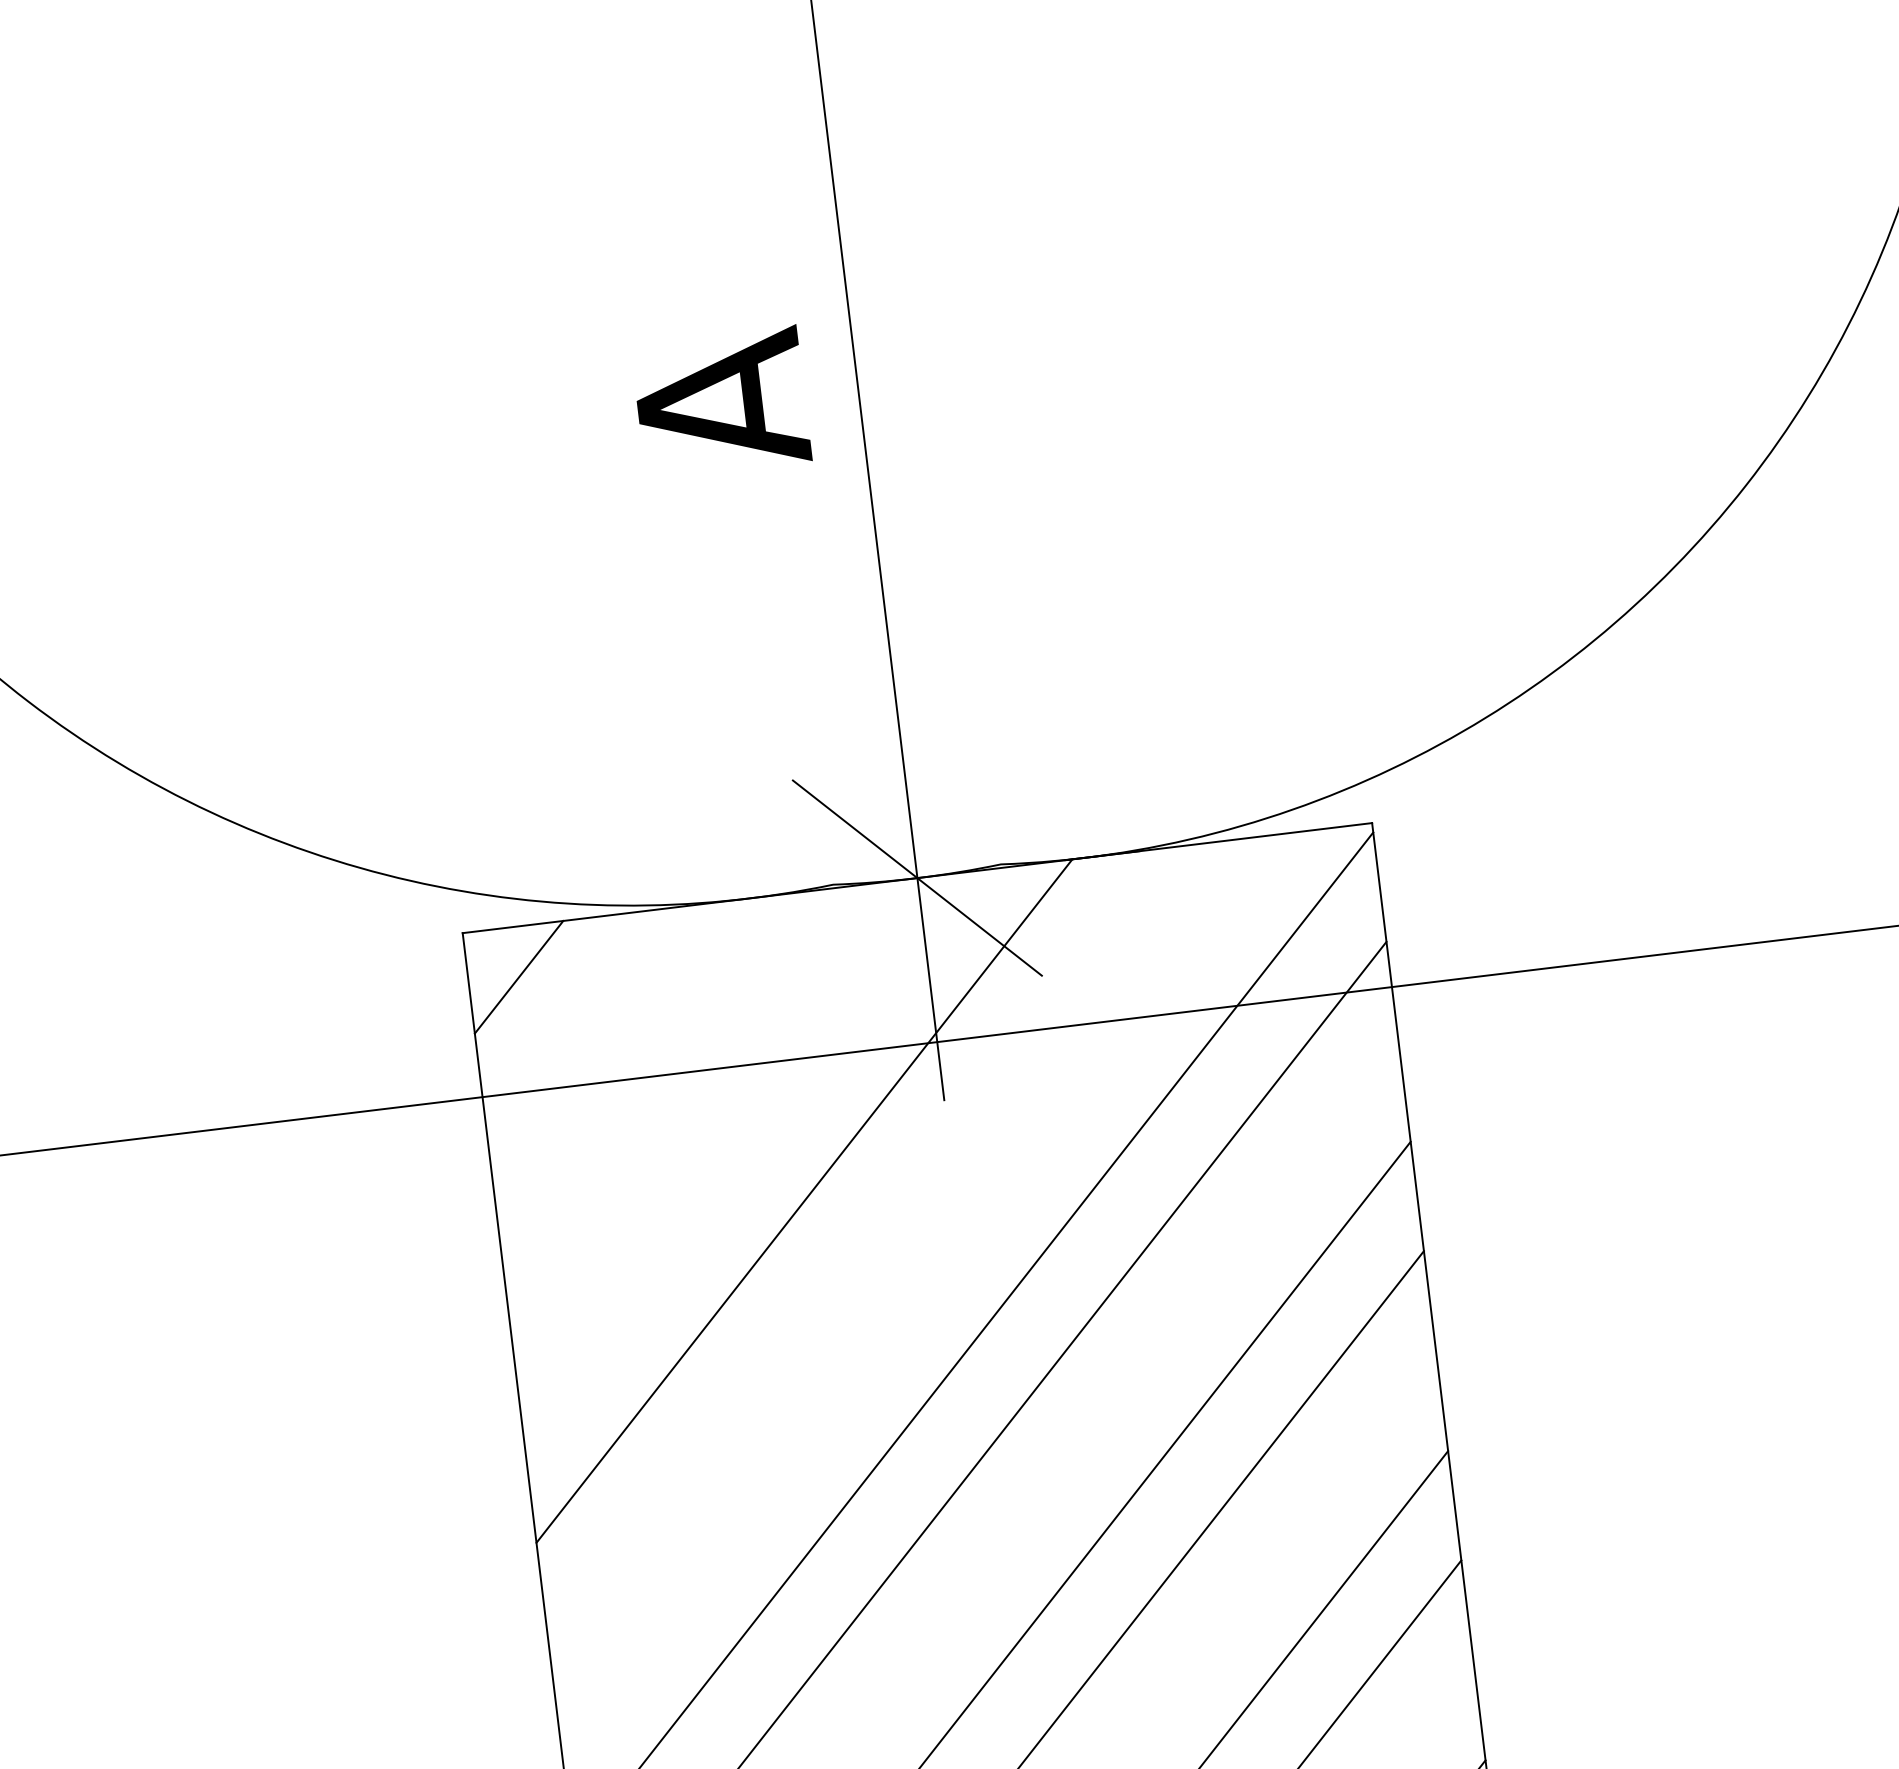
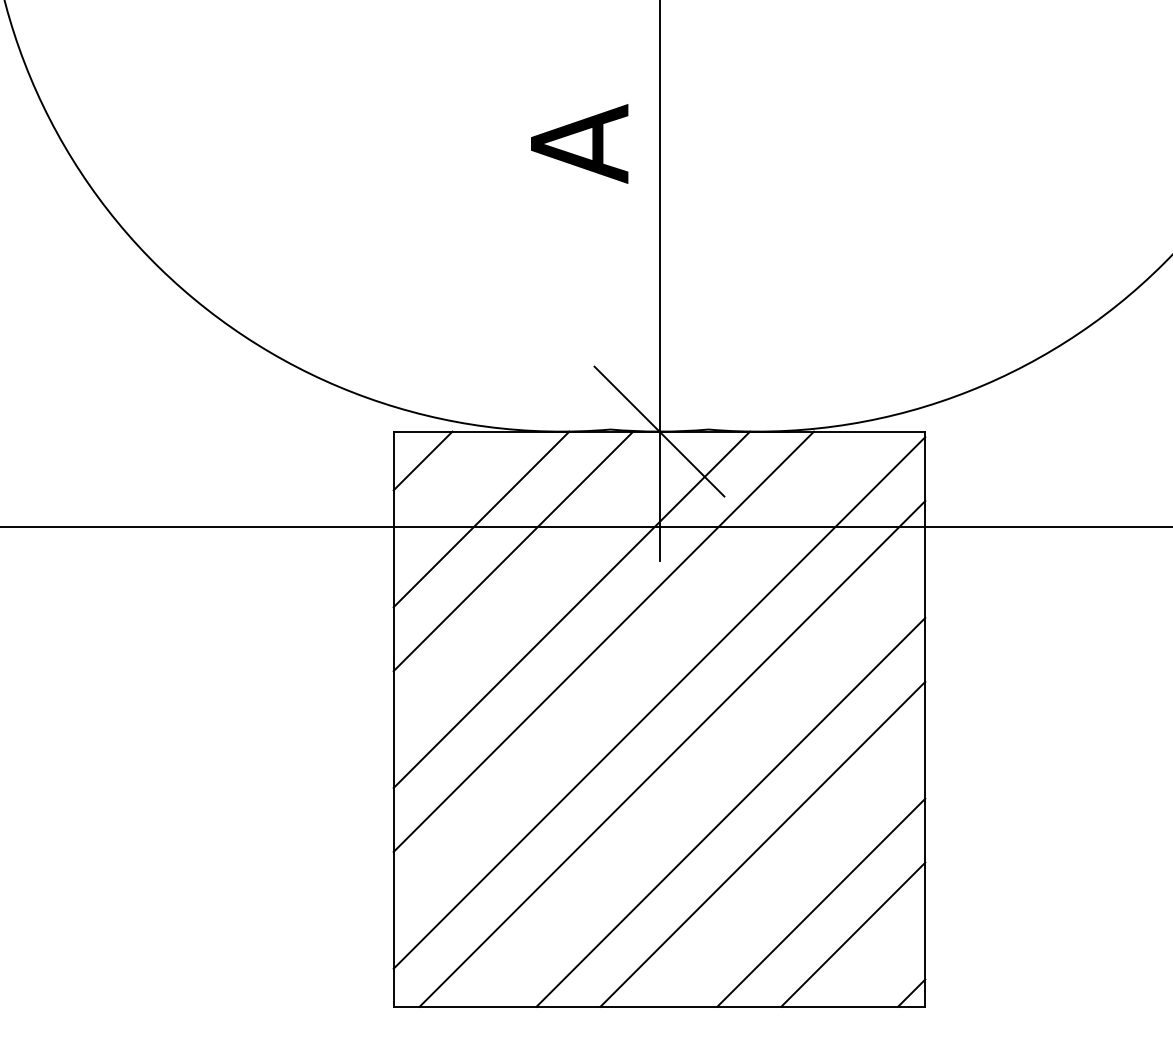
line: (631, 1065) -> (481, 519), added
line: (692, 1113) -> (513, 551), added
line: (865, 1248) -> (603, 641), added

